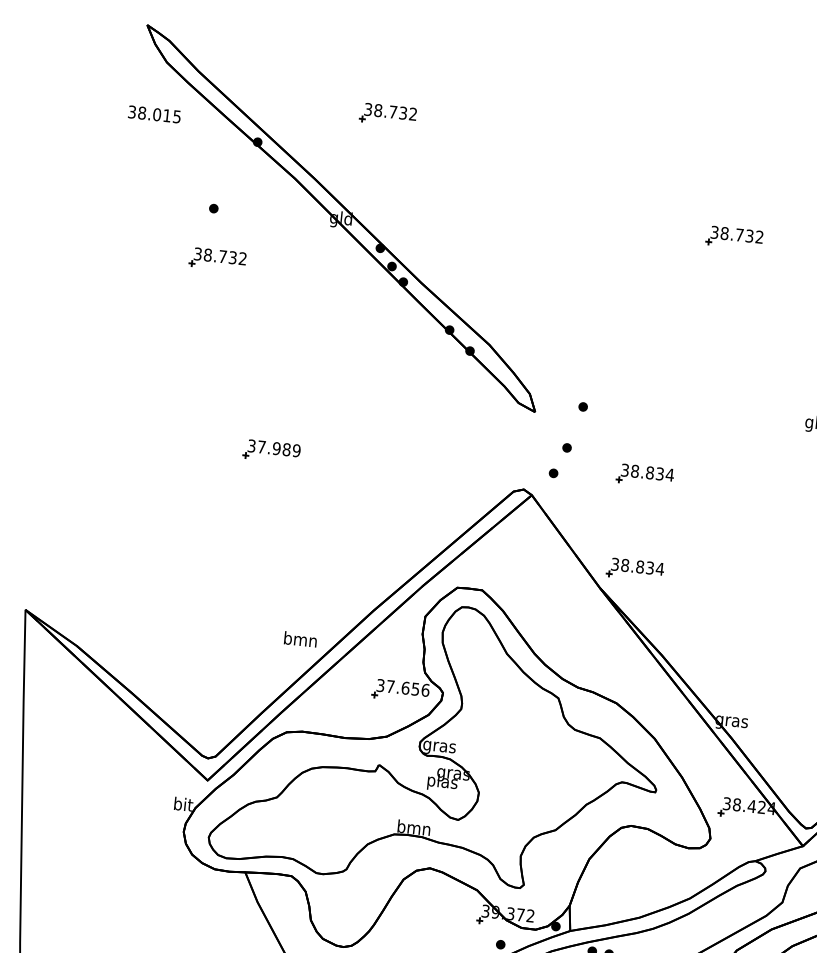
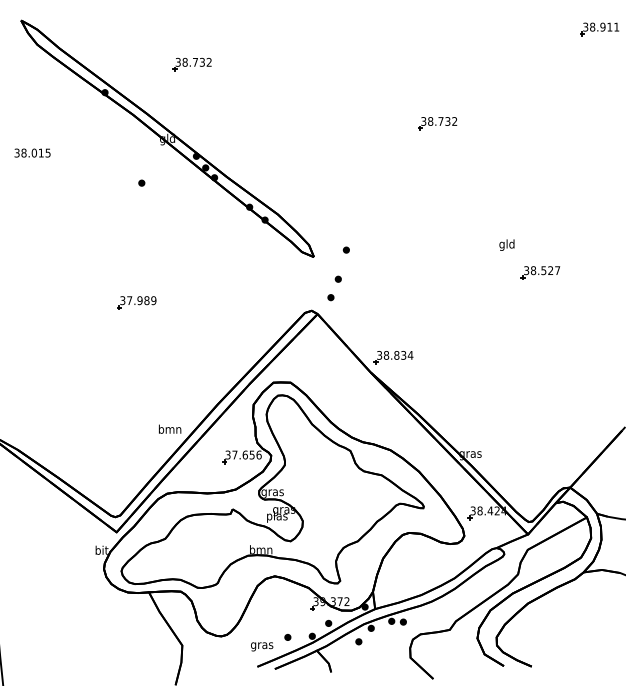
text: (154, 113) -> (32, 152), moved
part: (213, 207) -> (141, 182), moved
part: (216, 259) -> (85, 175), removed
part: (644, 475) -> (393, 292), removed

